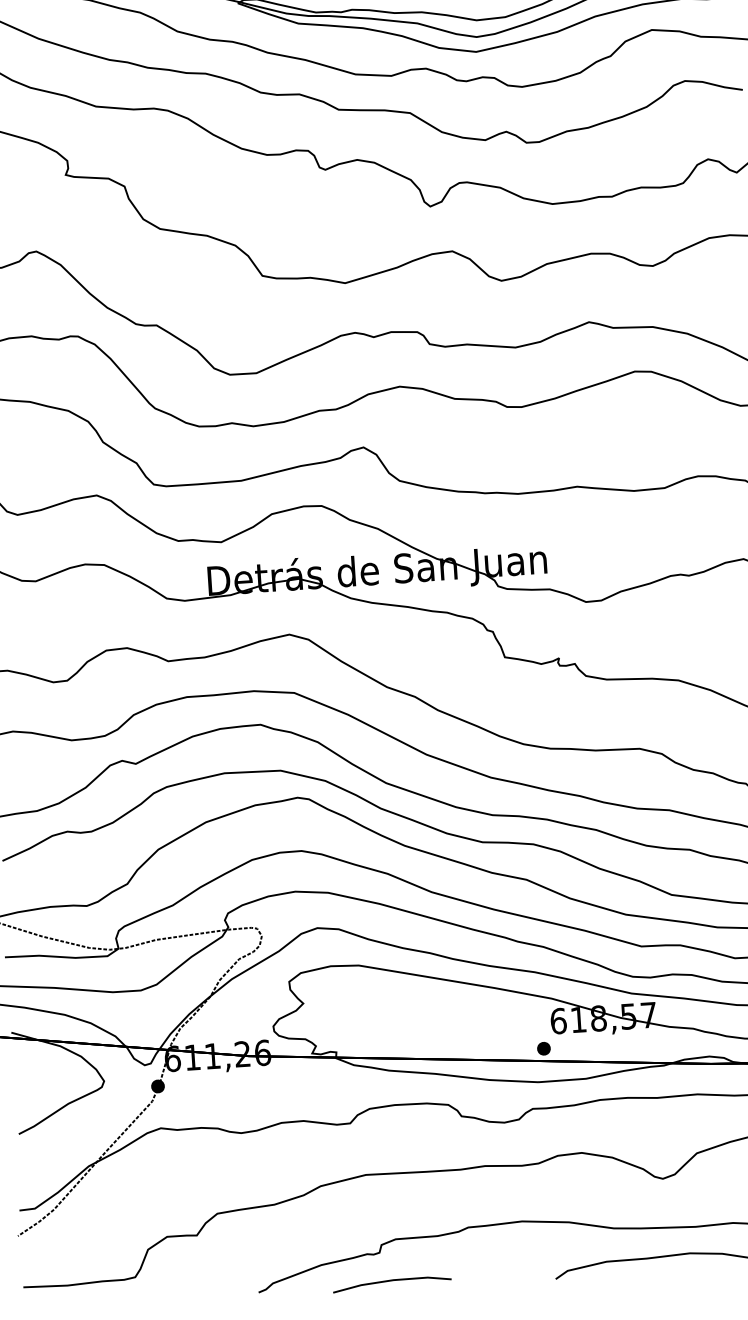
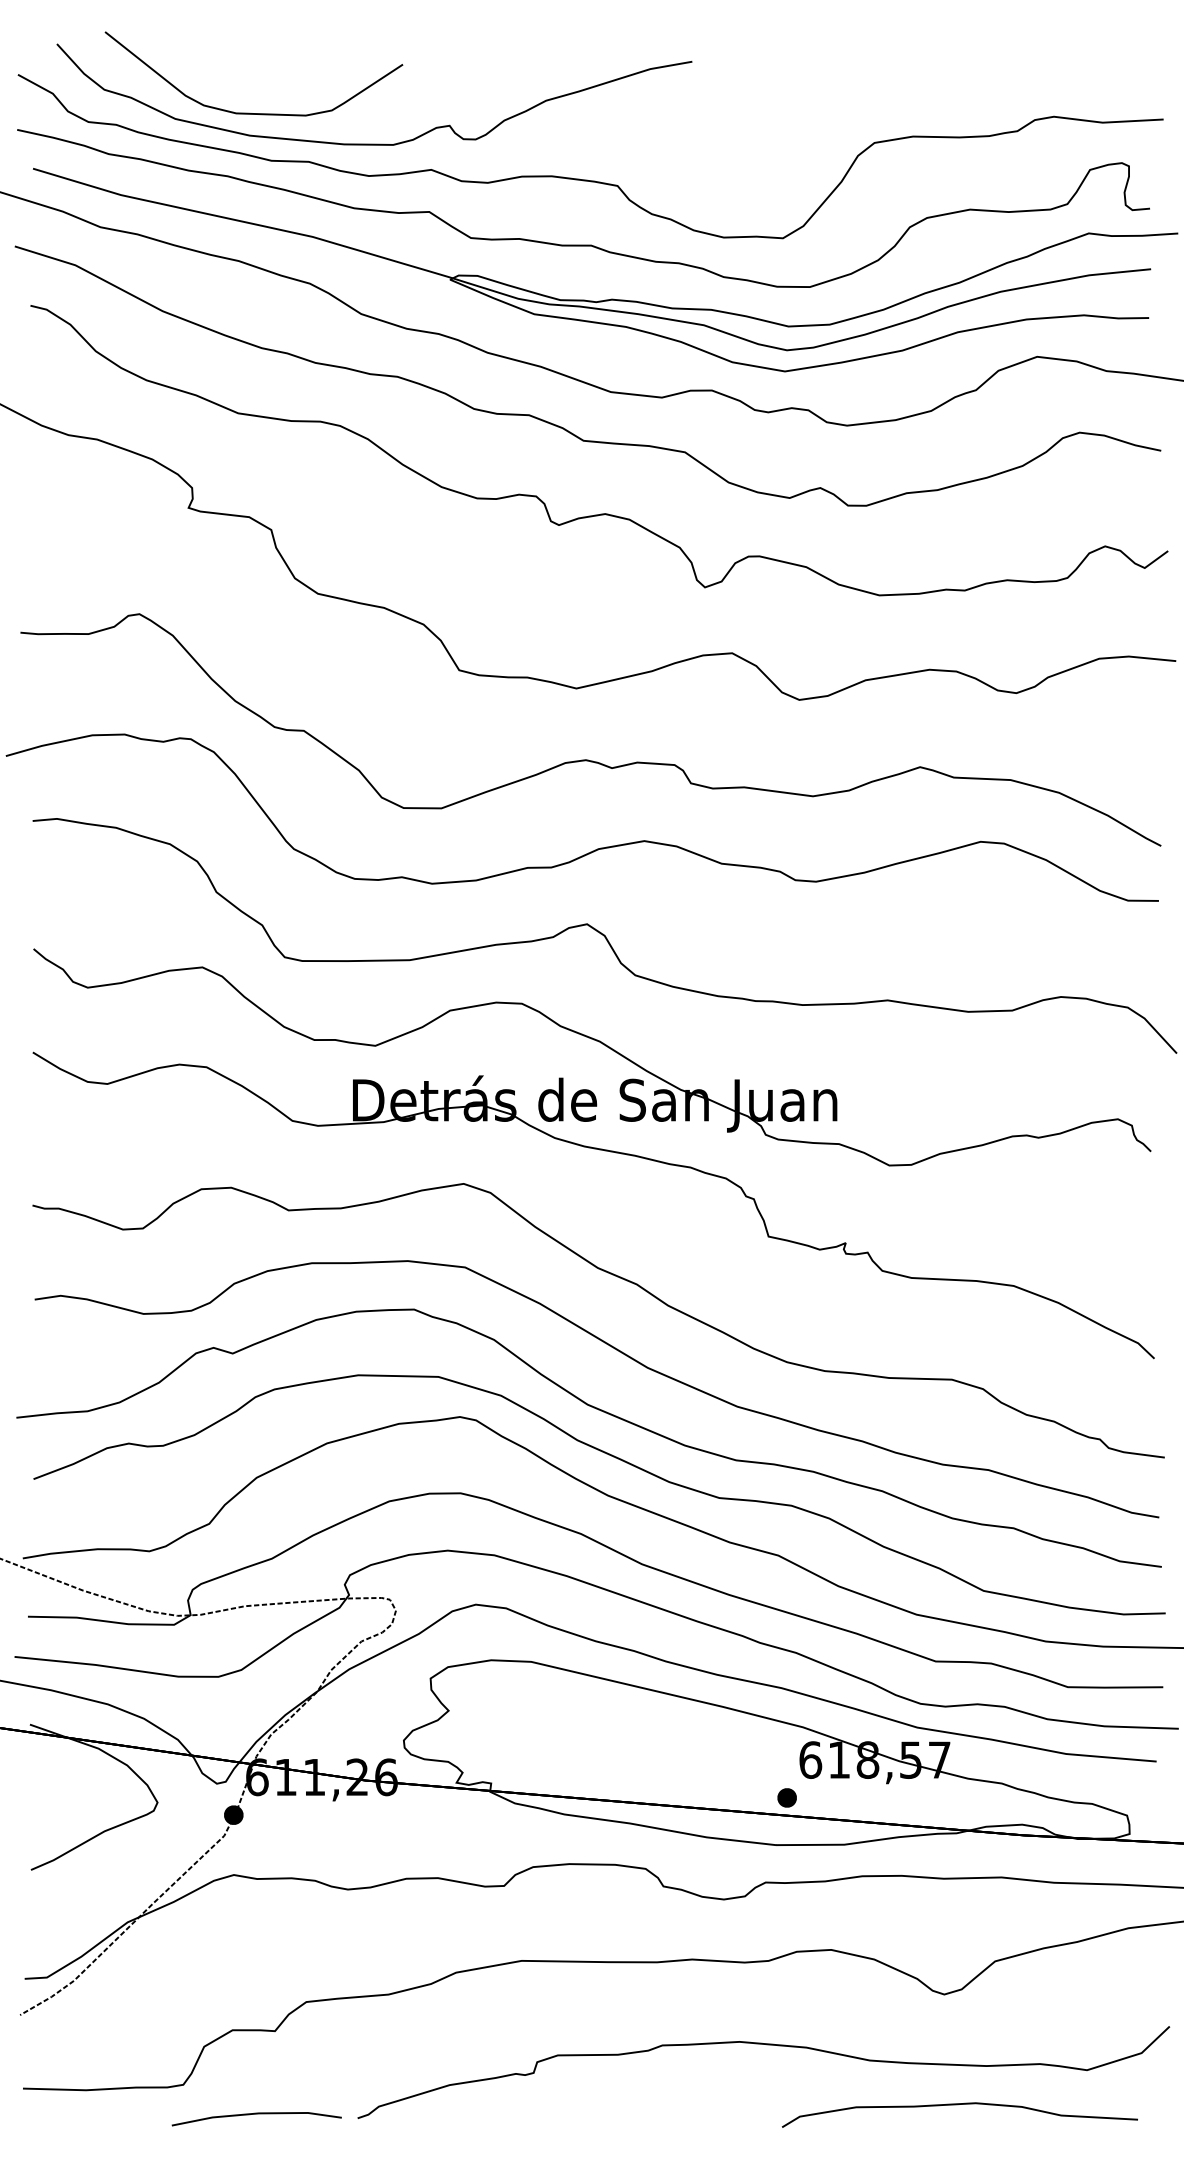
line: (391, 1281) -> (256, 2114), moved

